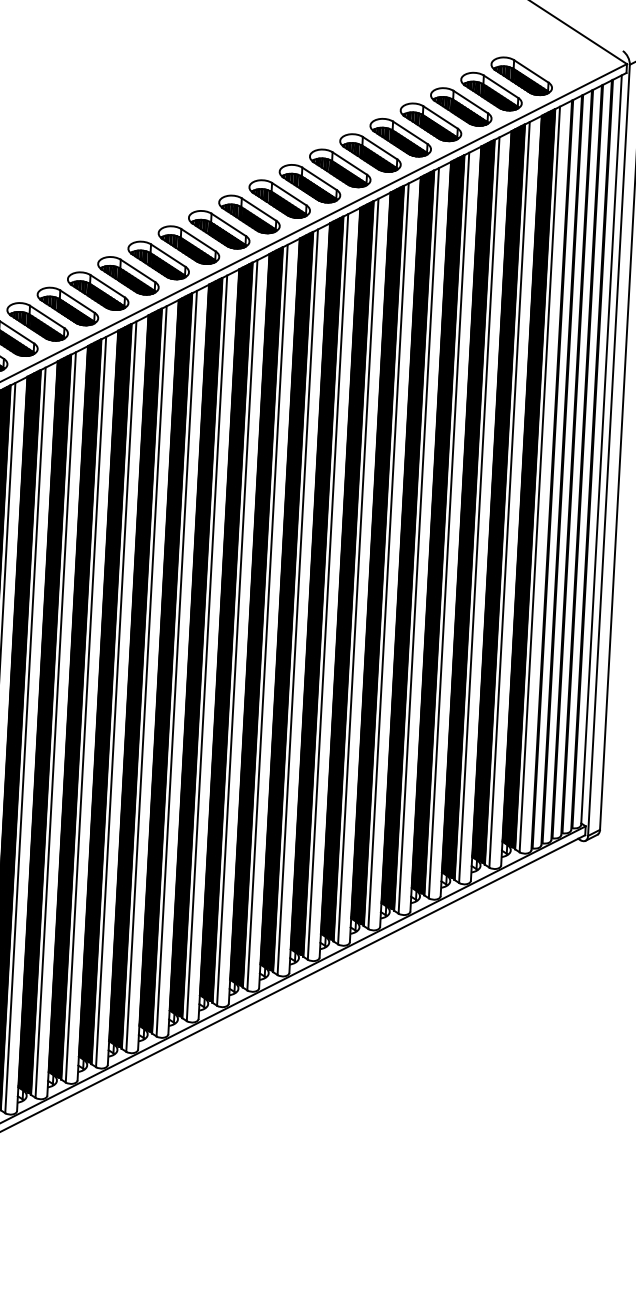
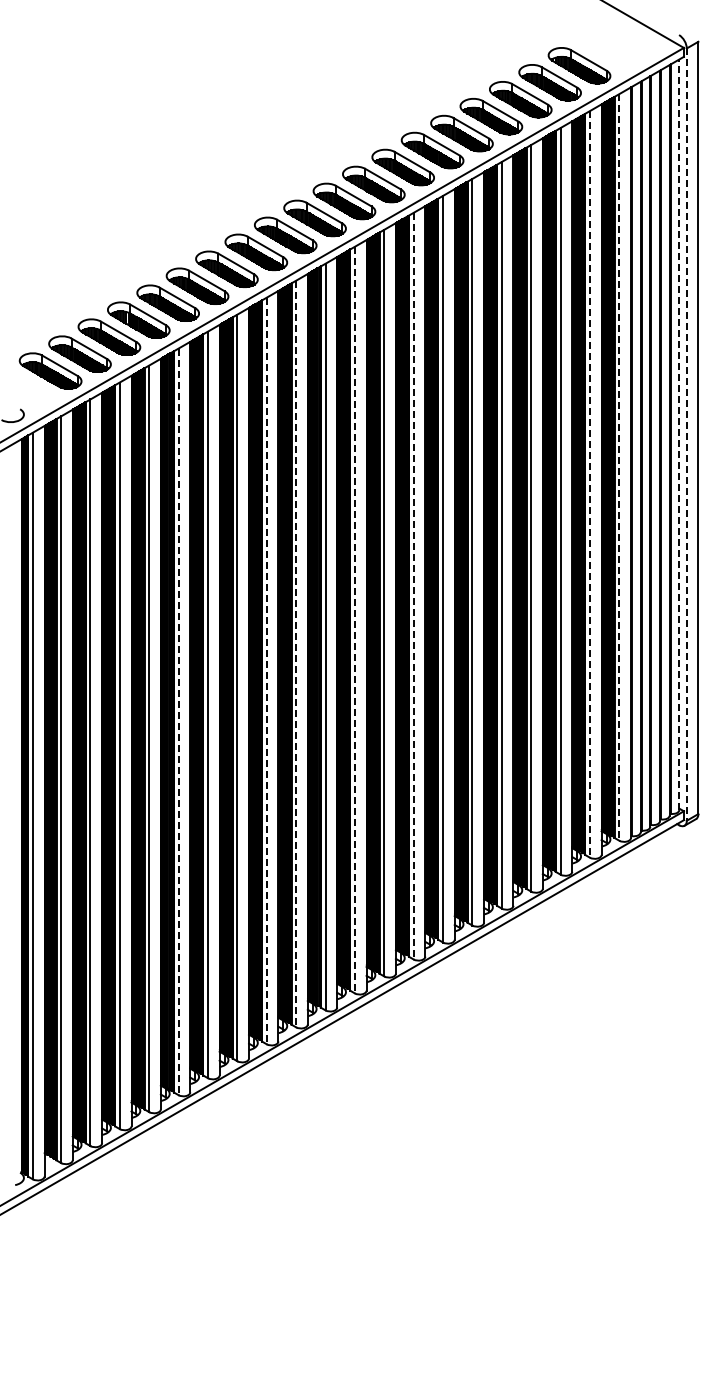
line: (601, 449) -> (679, 434), solid -> dashed
line: (608, 451) -> (686, 435), solid -> dashed
line: (539, 479) -> (619, 467), solid -> dashed
line: (509, 494) -> (589, 484), solid -> dashed
line: (327, 587) -> (413, 586), solid -> dashed
line: (267, 618) -> (354, 620), solid -> dashed
line: (207, 648) -> (296, 654), solid -> dashed
line: (176, 664) -> (266, 671), solid -> dashed
line: (85, 710) -> (178, 722), solid -> dashed

